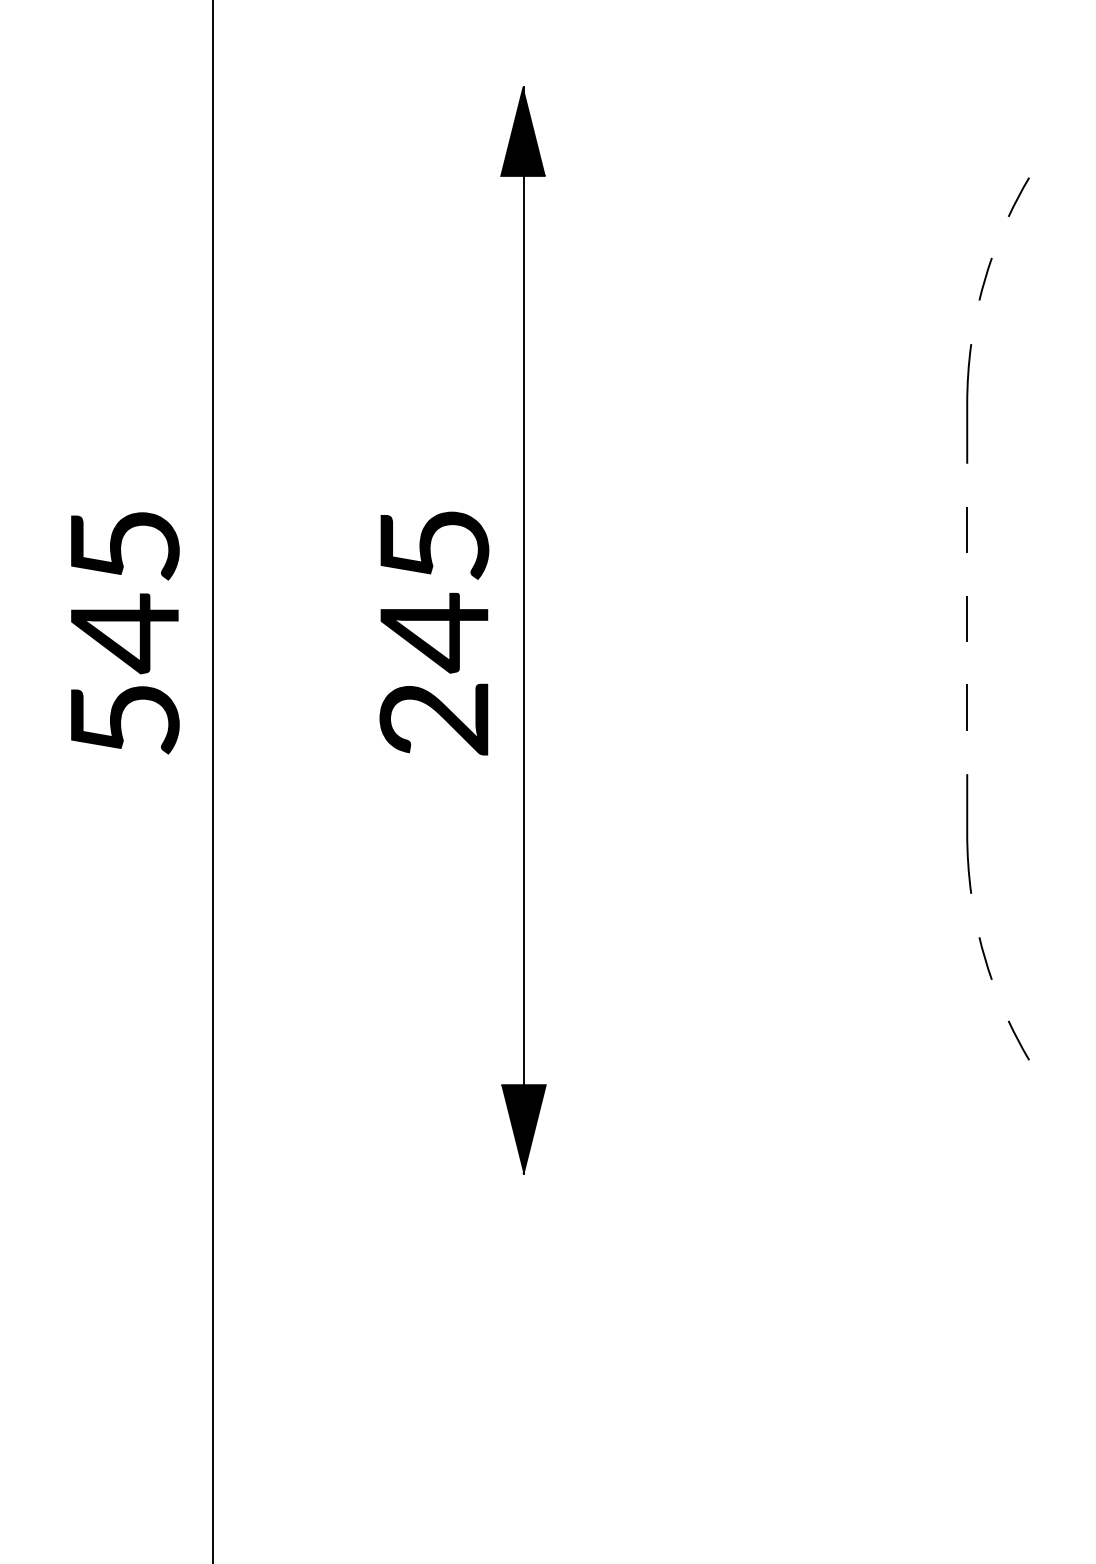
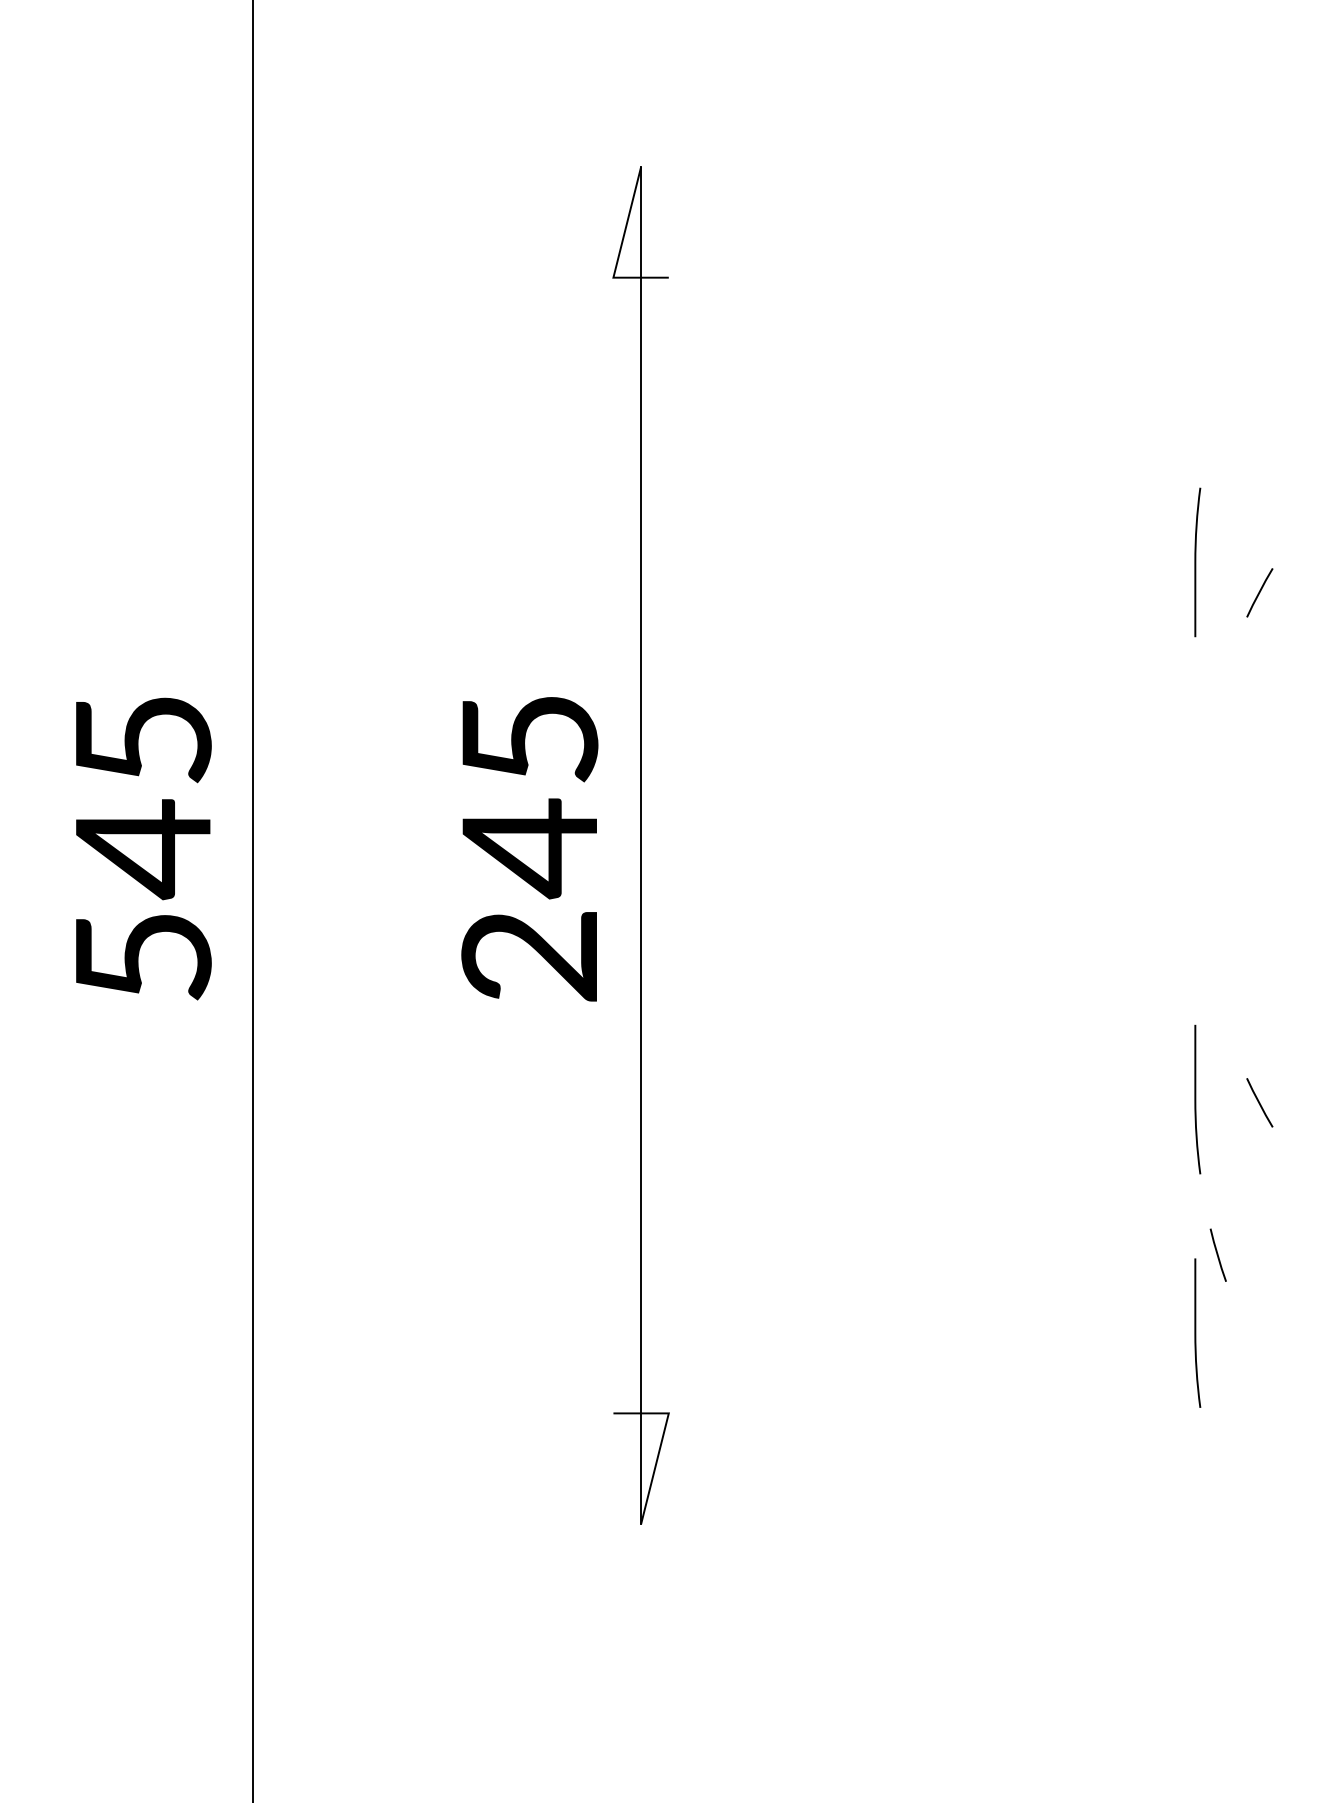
fill: (523, 131) -> (641, 222), removed
line: (1018, 196) -> (1259, 591), moved
line: (985, 278) -> (1218, 405), removed
line: (967, 530) -> (1195, 720), removed
line: (967, 618) -> (1195, 830), removed
line: (967, 707) -> (1195, 941), removed
curve: (968, 1020) -> (1196, 1332), added
line: (1018, 1040) -> (1259, 1102), moved
fill: (523, 1129) -> (641, 1468), removed

